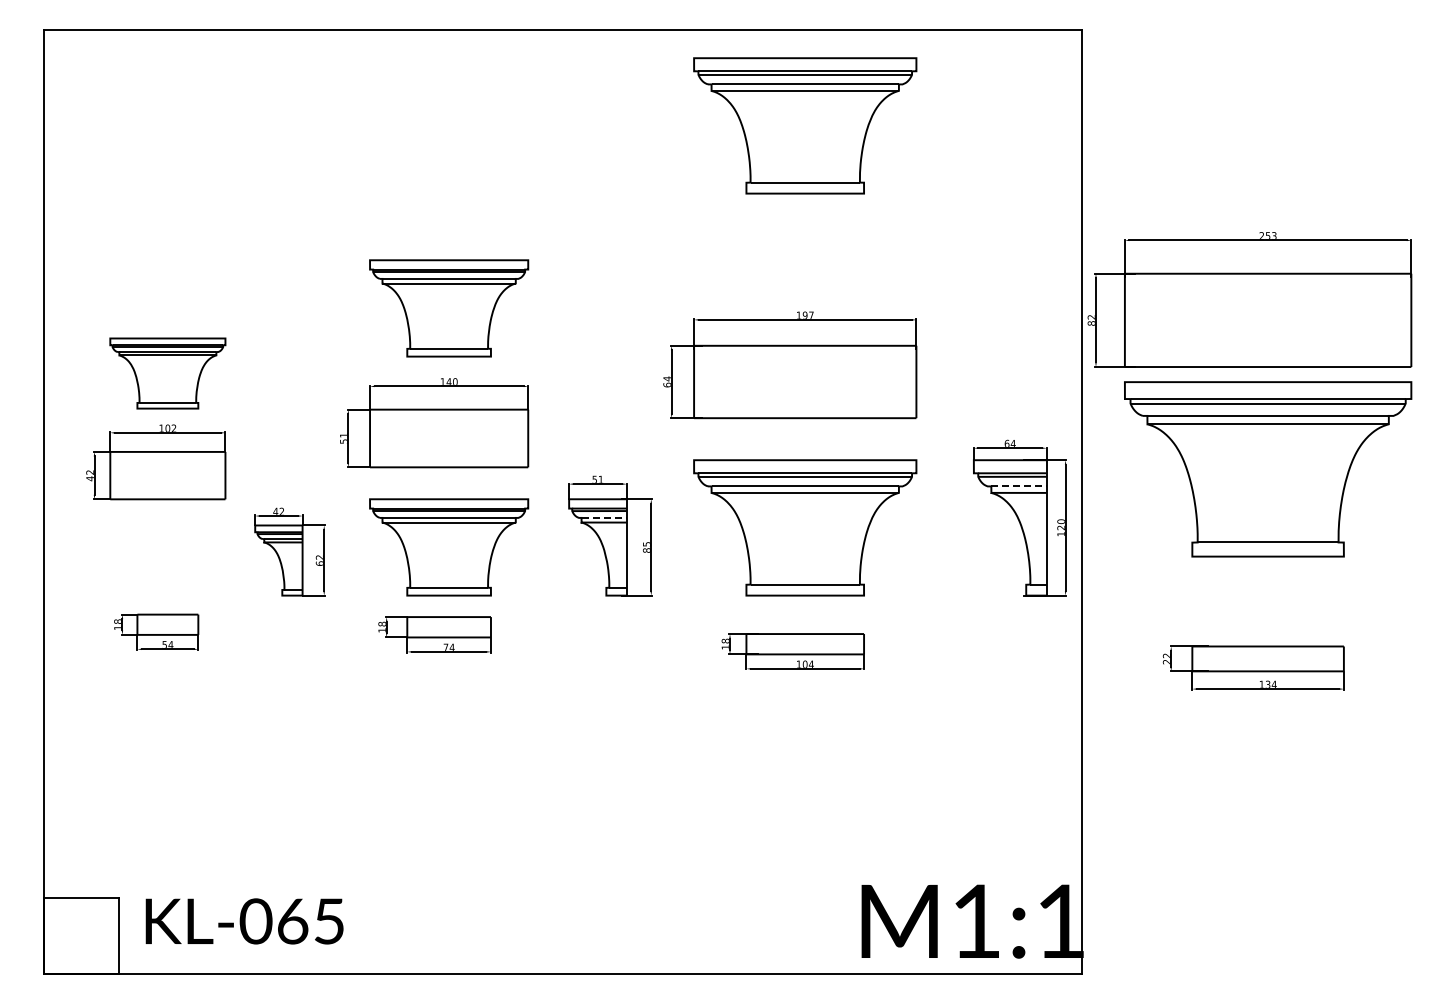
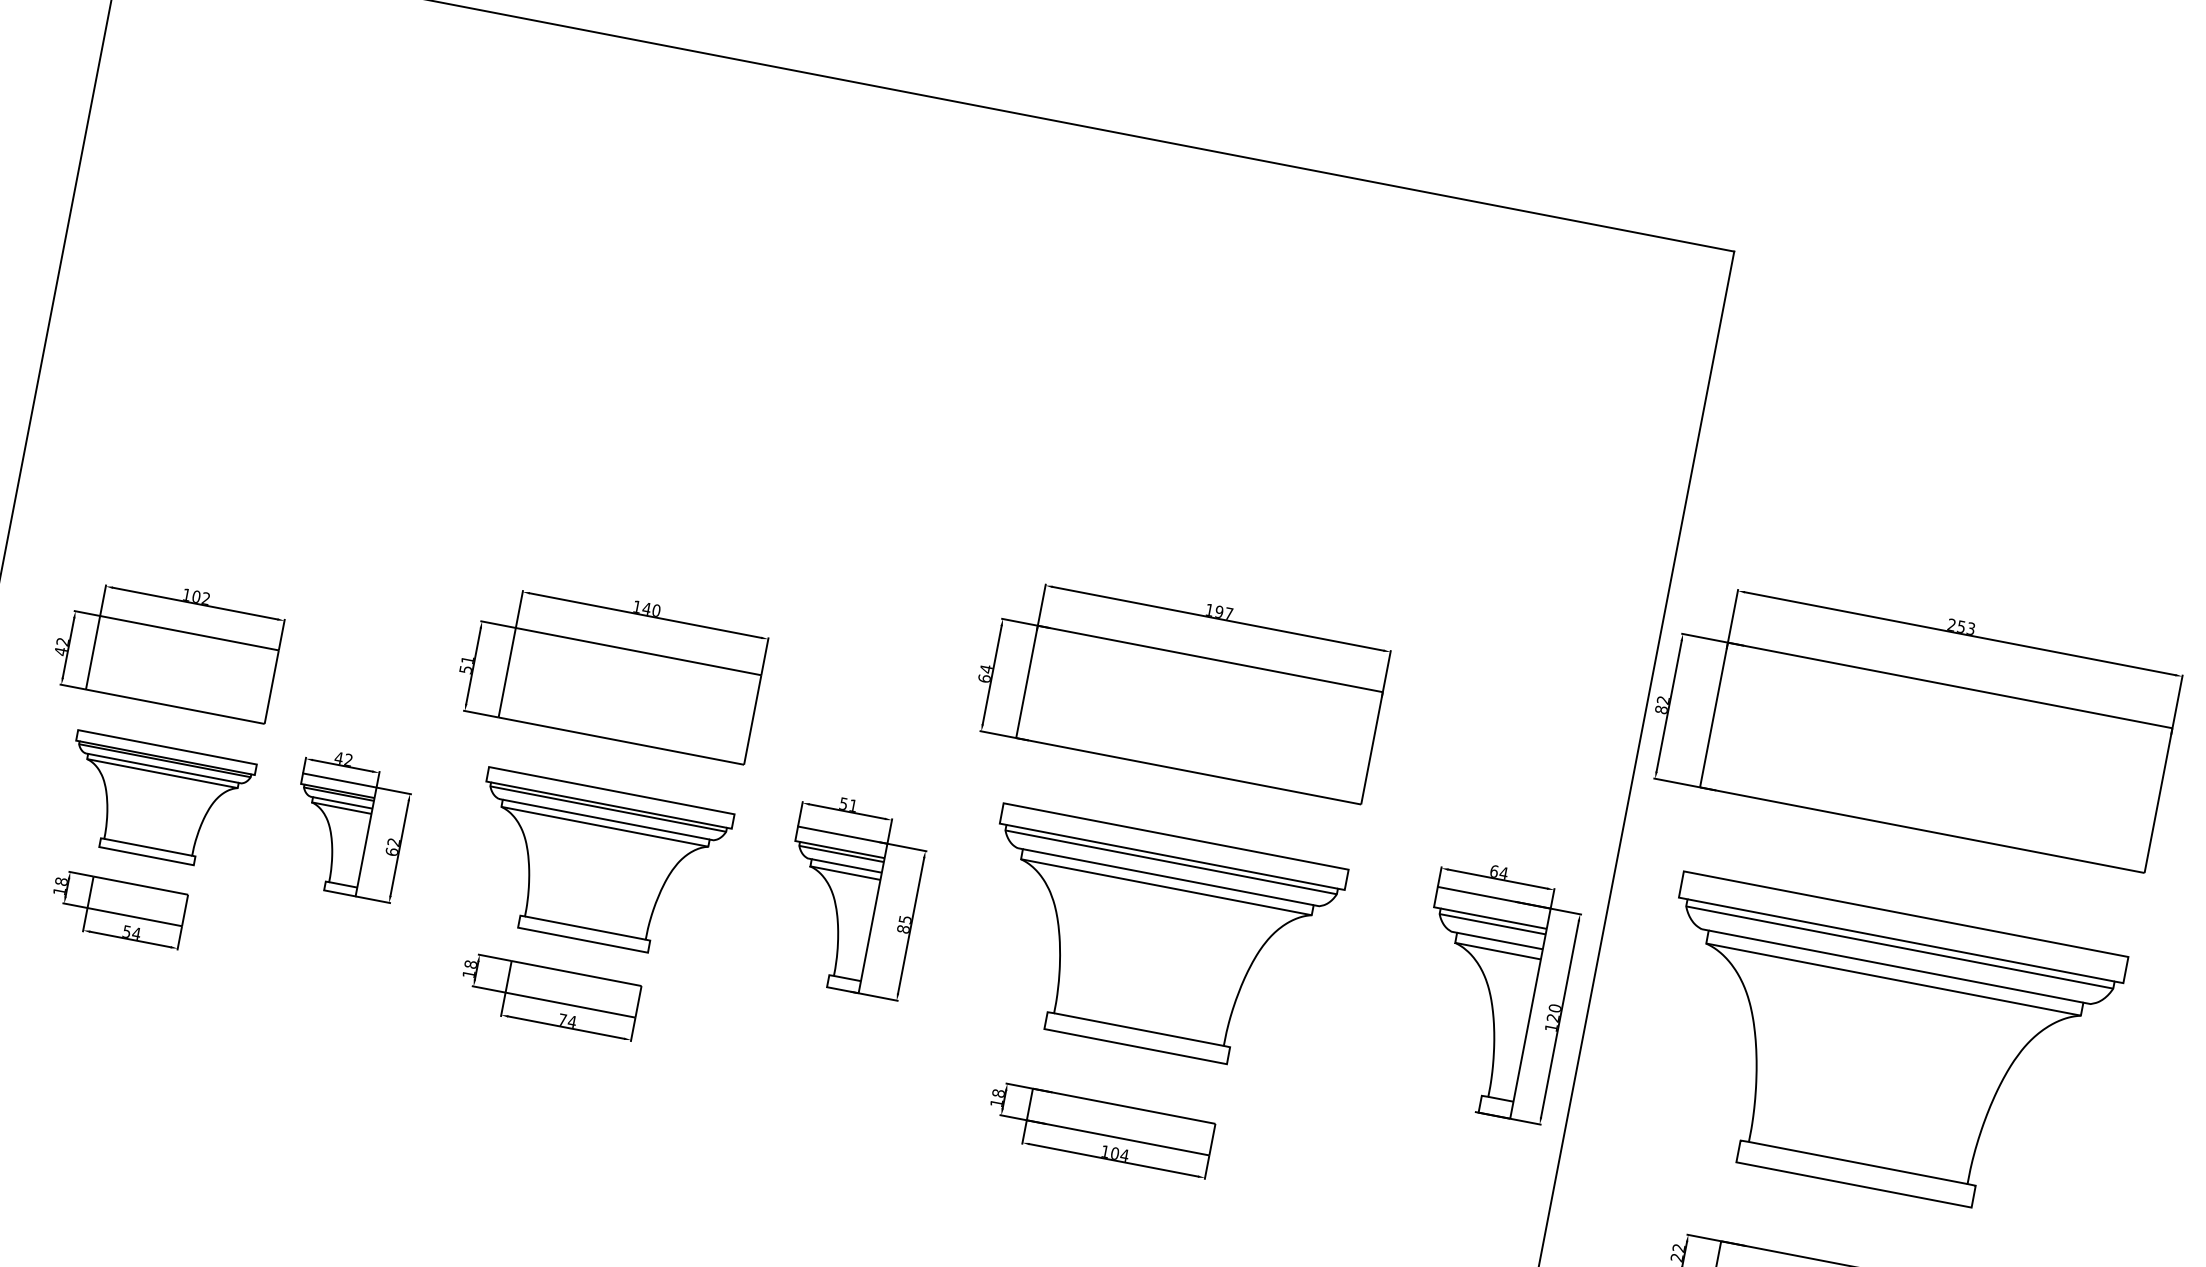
part: (805, 125) -> (1276, 317), removed
part: (449, 308) -> (669, 494), removed
part: (167, 373) -> (156, 801), moved
part: (1268, 469) -> (1880, 1049), moved
line: (1018, 486) -> (1499, 941), dashed -> solid
line: (604, 517) -> (847, 865), dashed -> solid

